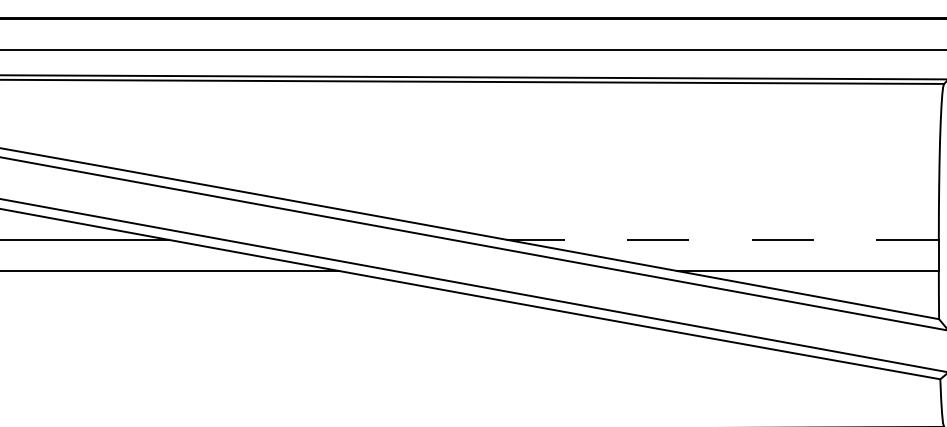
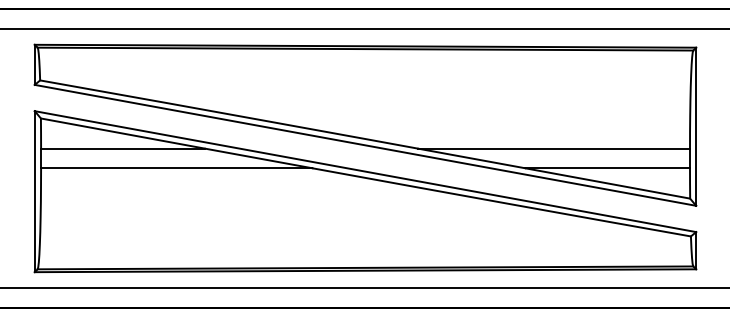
line: (723, 239) -> (554, 148), dashed -> solid

